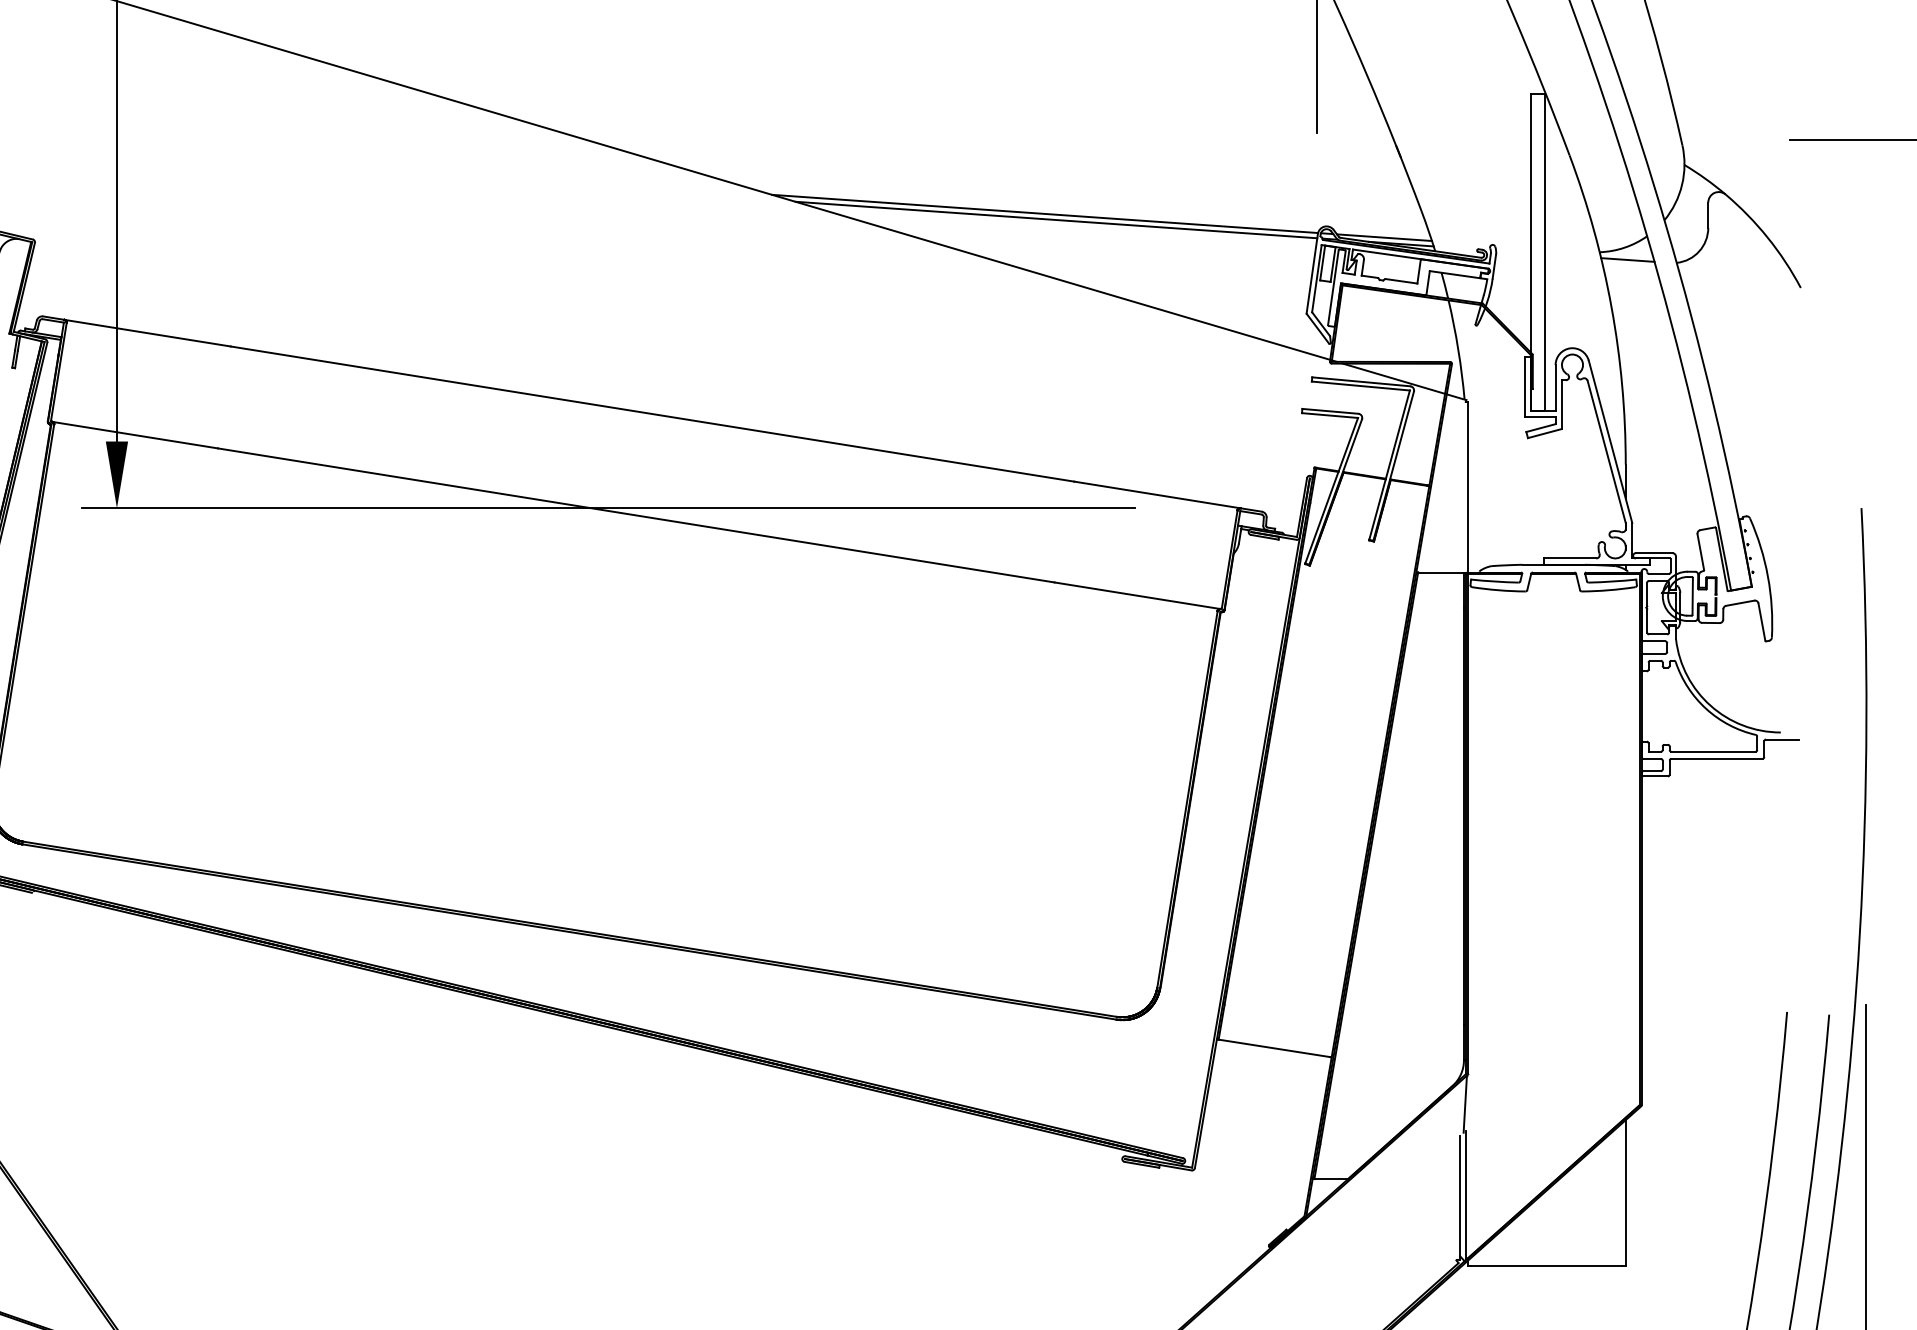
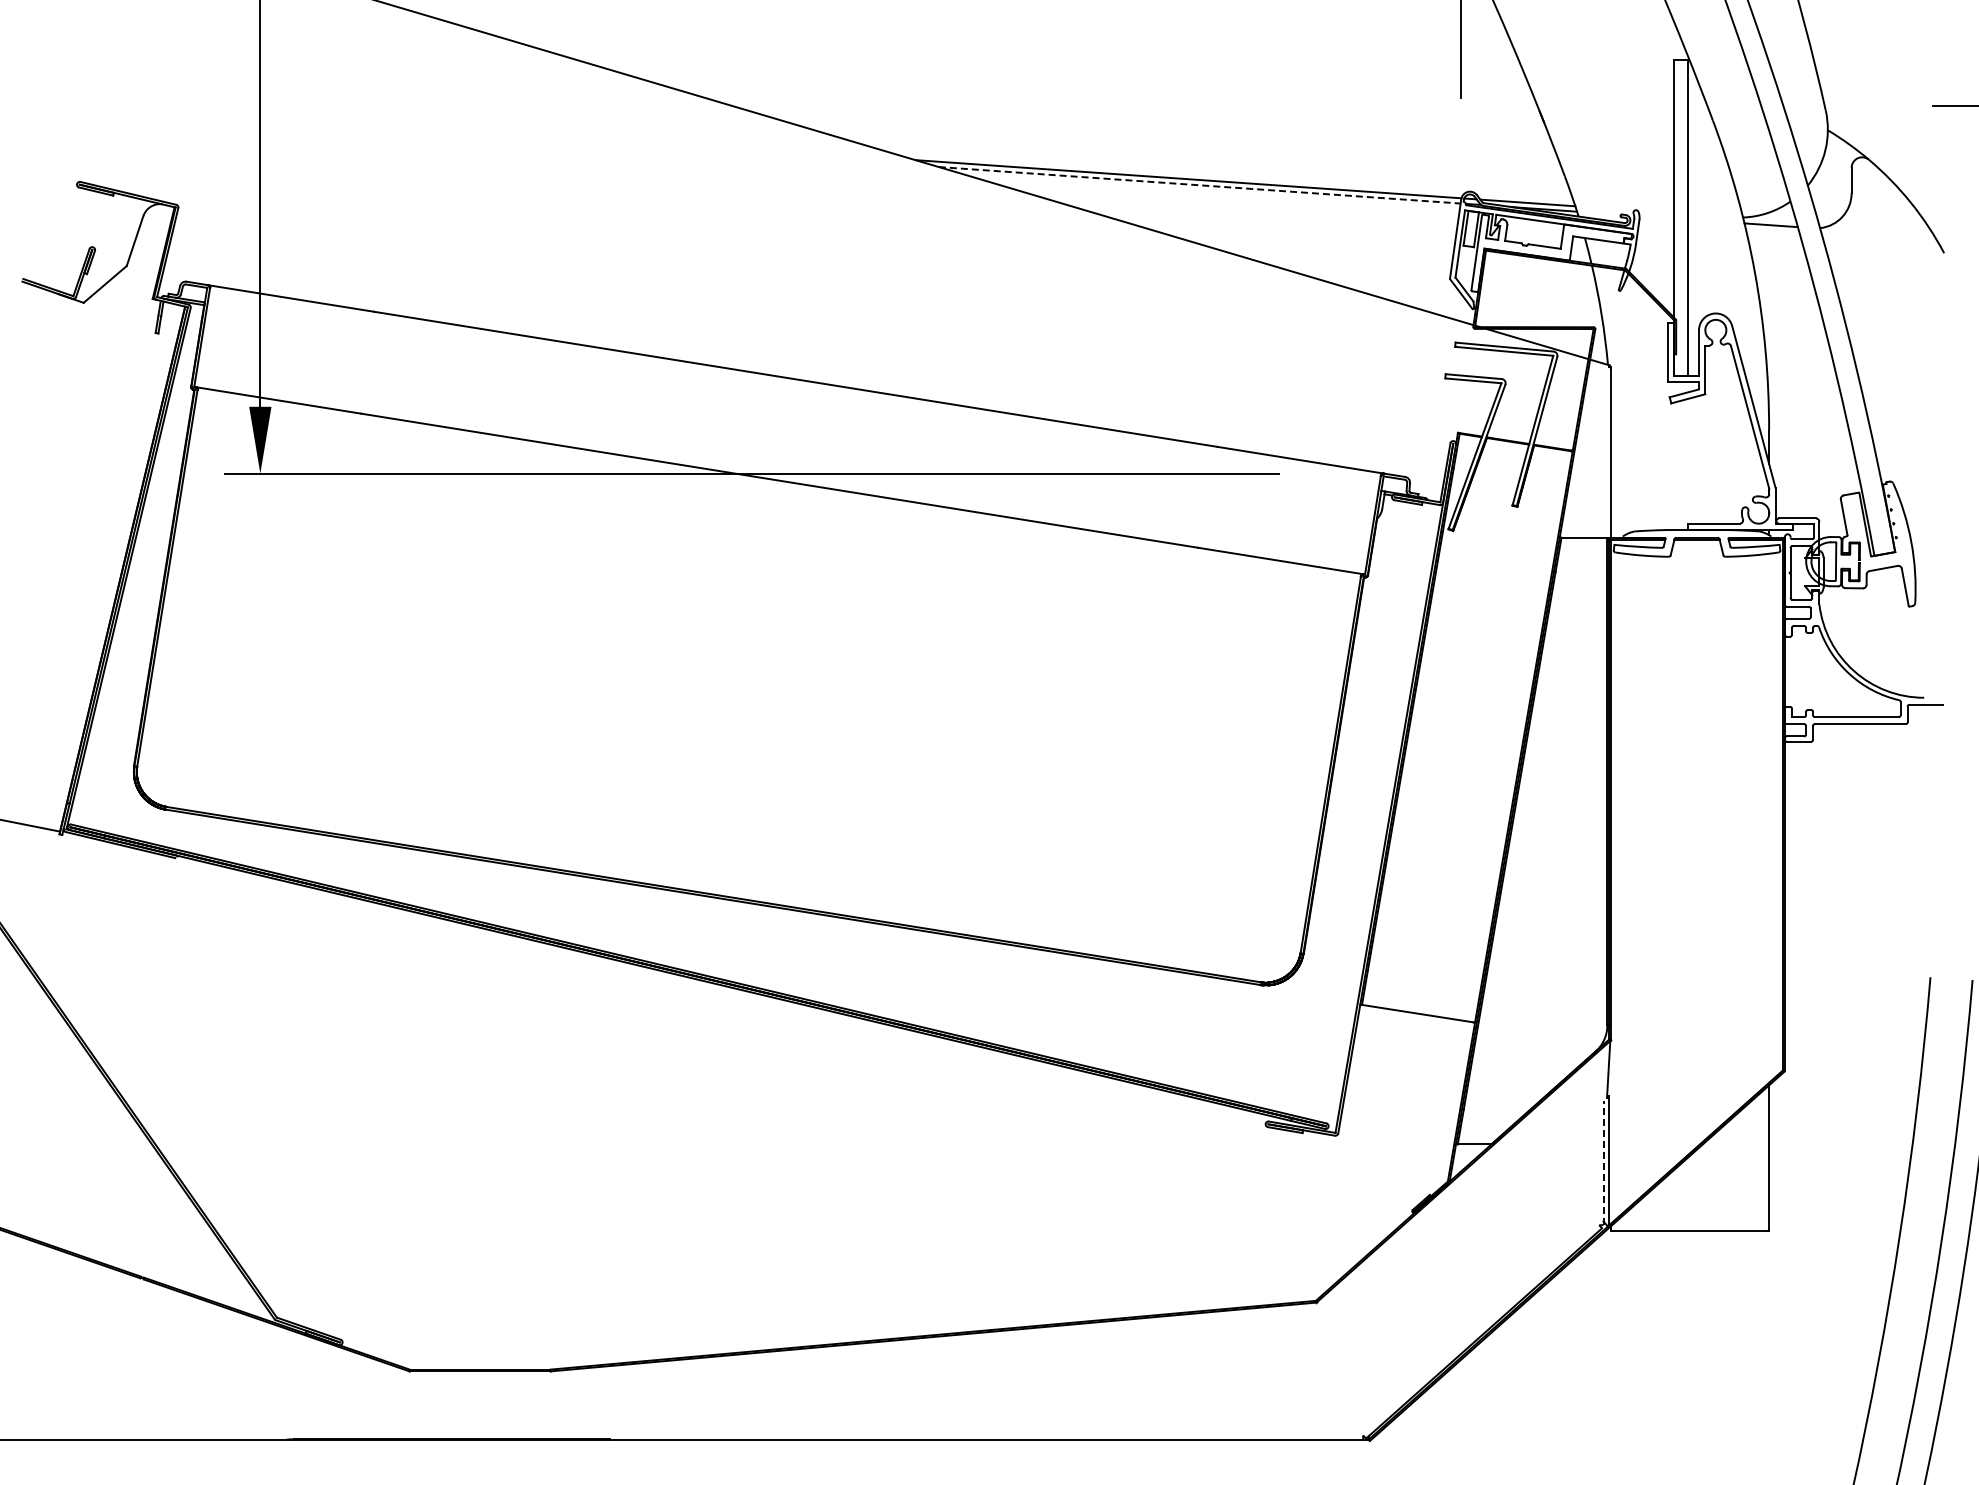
line: (1056, 220) -> (1199, 185), solid -> dashed
line: (1460, 1198) -> (1603, 1163), solid -> dashed

